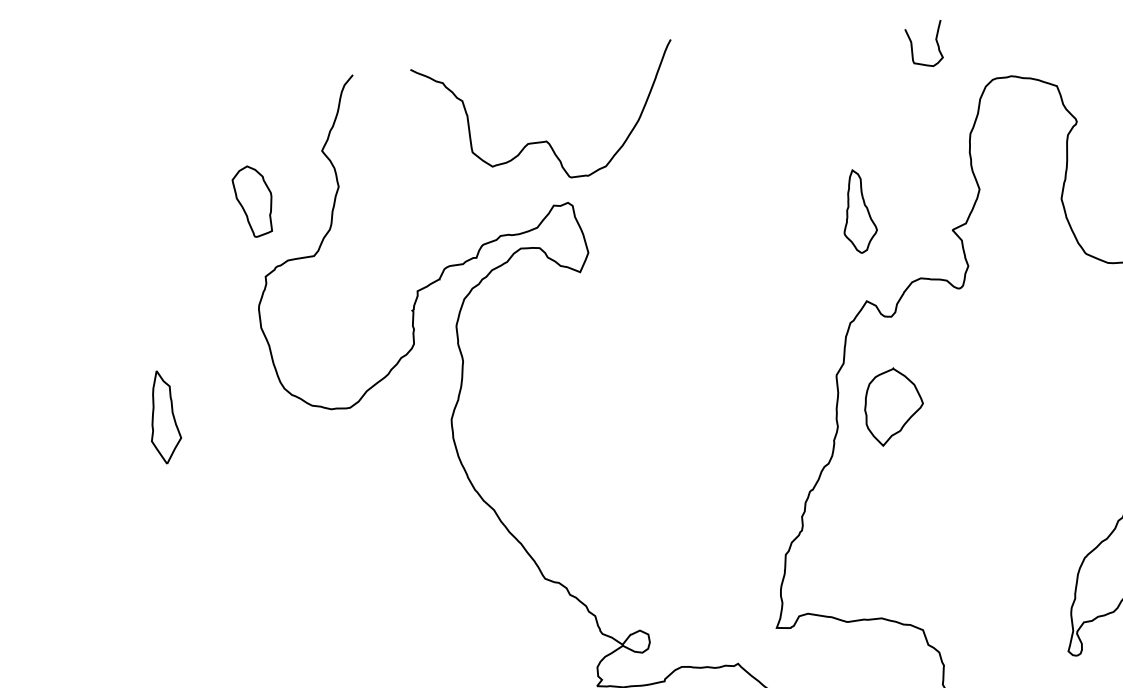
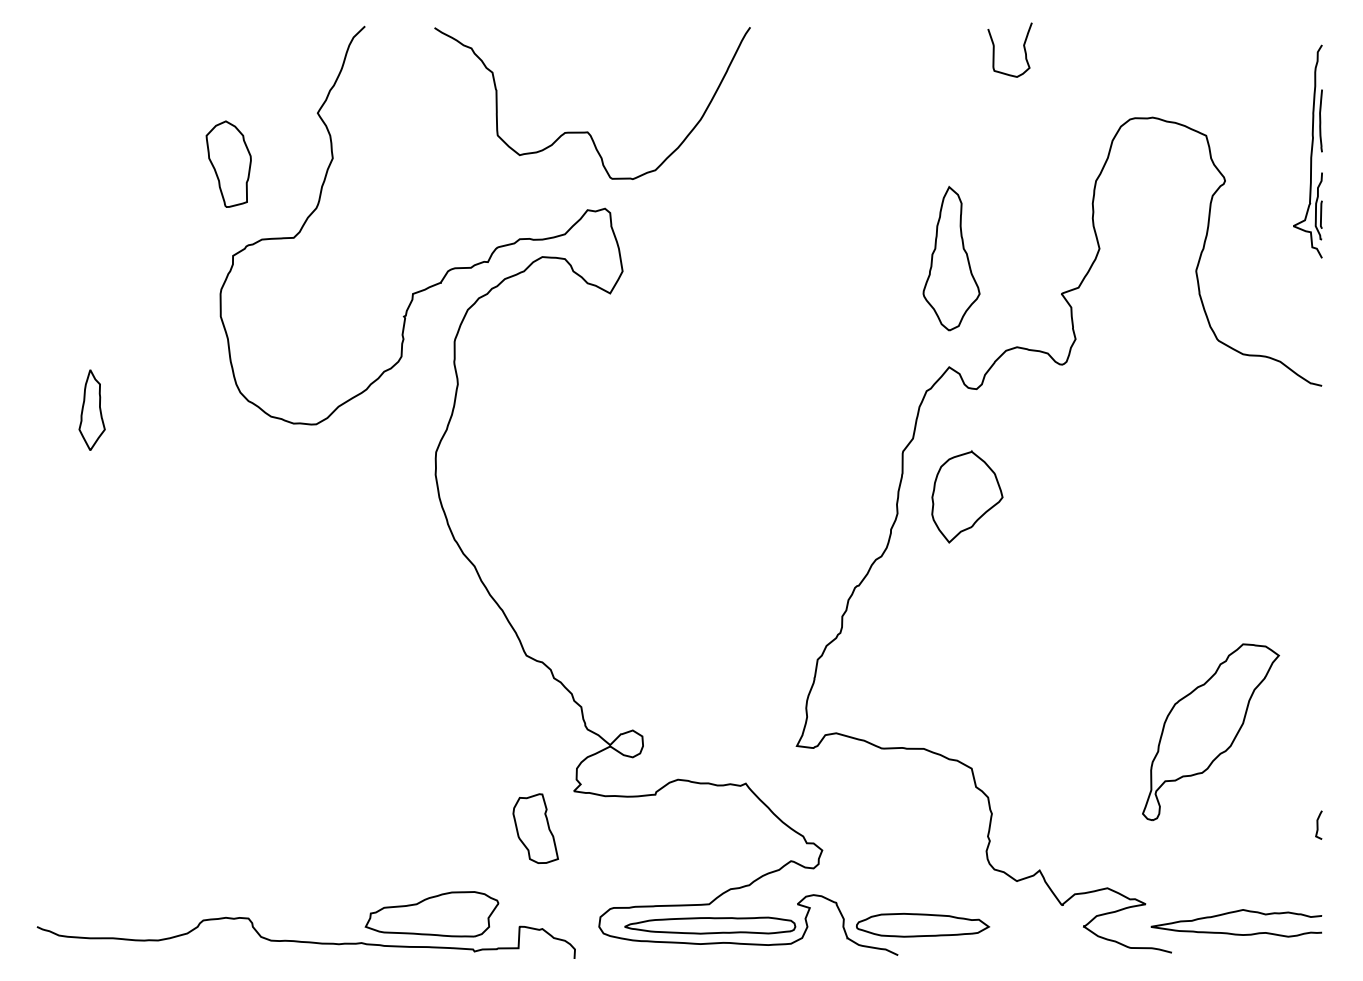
curve: (936, 42) -> (1023, 48), moved
part: (858, 211) -> (951, 258), size x1.43
part: (163, 416) -> (91, 409), size x0.71

